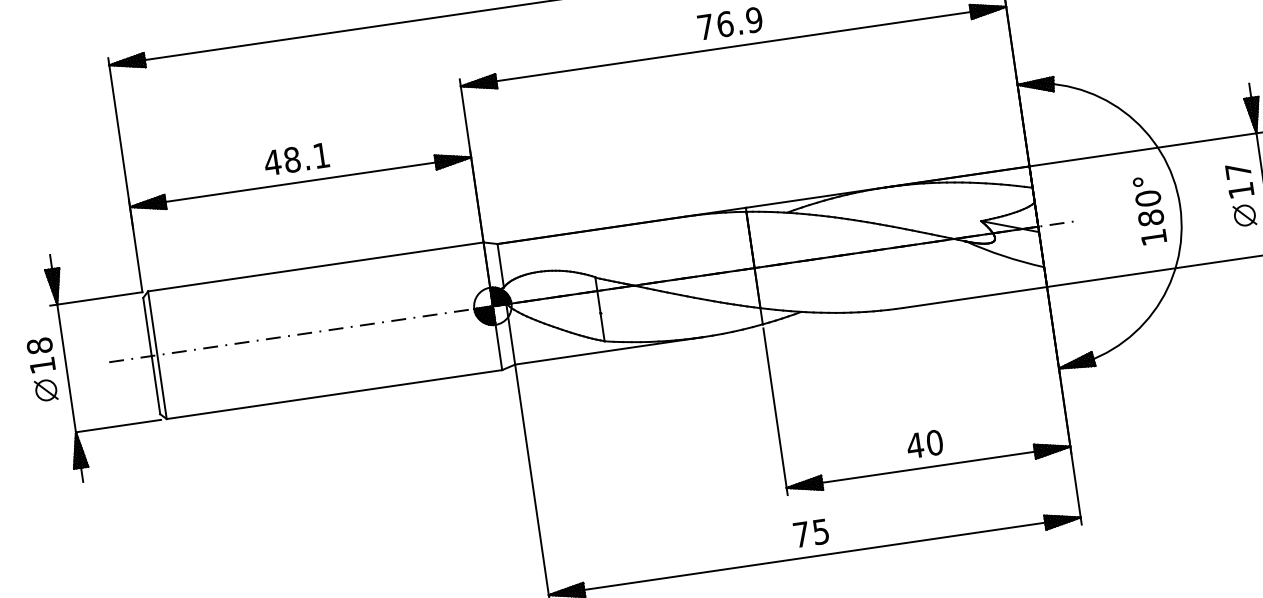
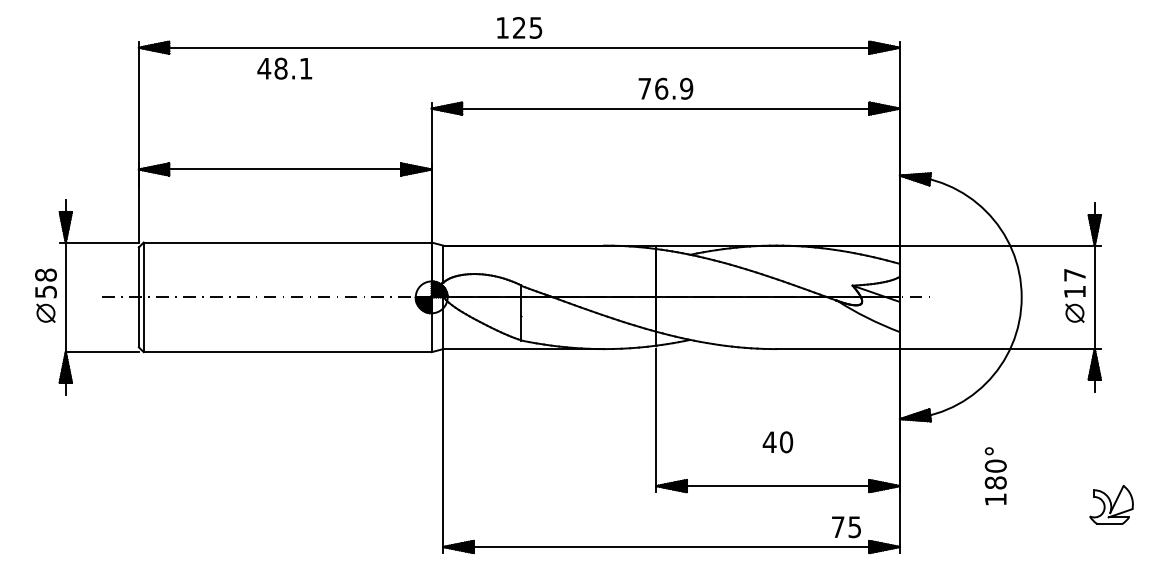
text: (296, 159) -> (284, 68), moved
text: (1149, 210) -> (995, 476), moved
text: (42, 365) -> (45, 291), 18 -> 58
text: (924, 444) -> (777, 442), moved
text: (811, 533) -> (846, 527), moved

